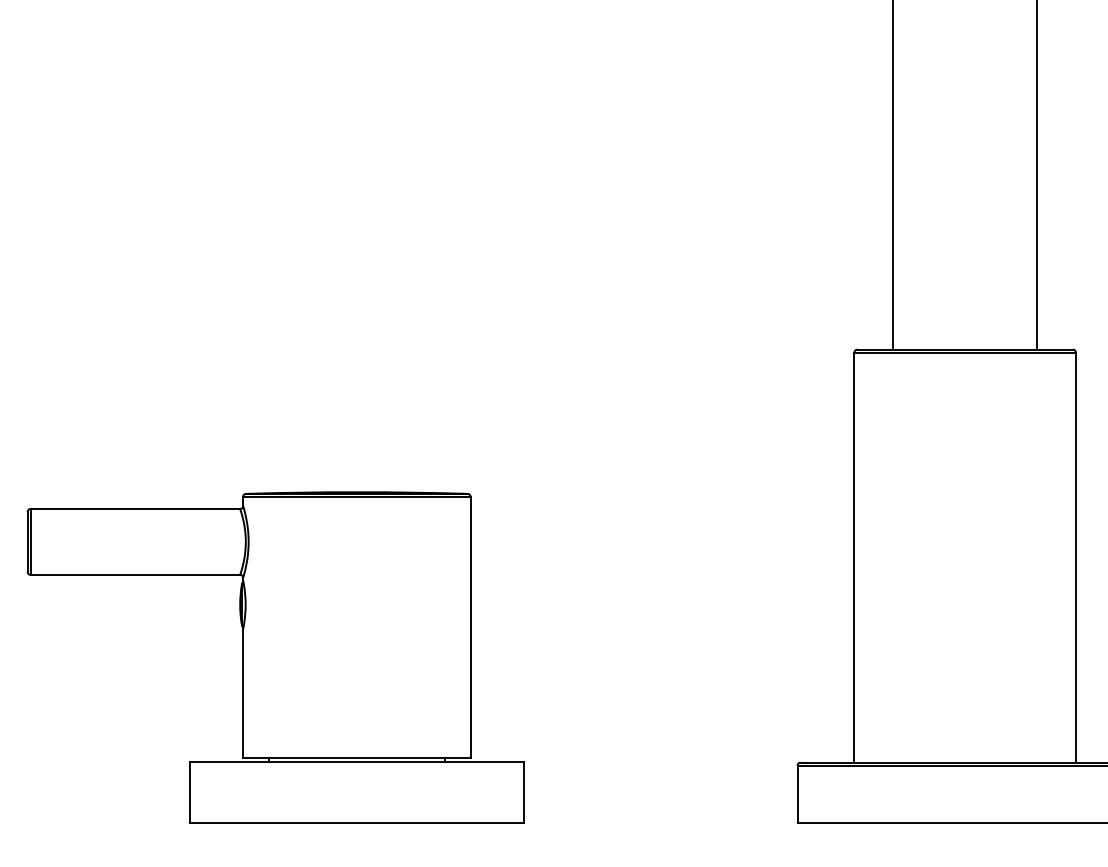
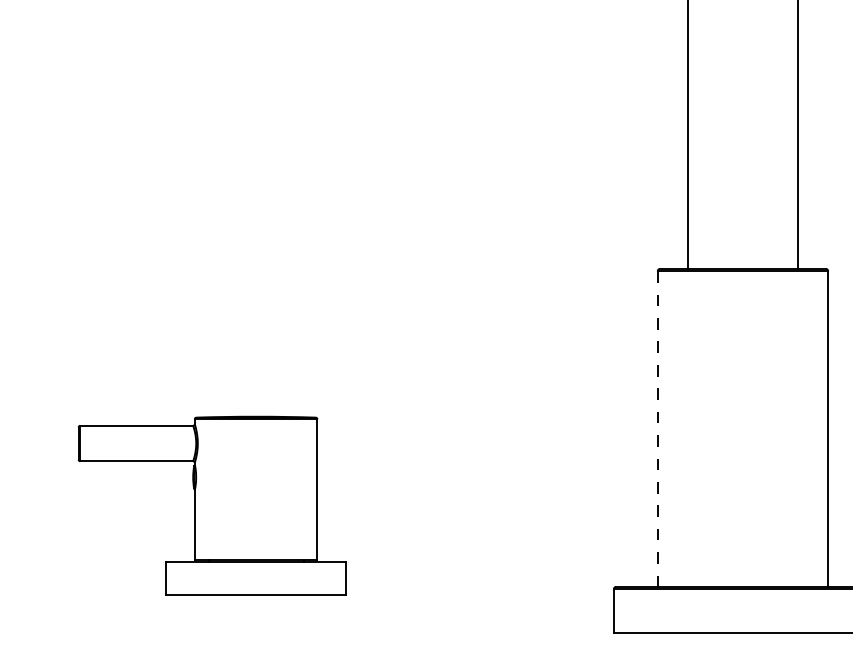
line: (854, 558) -> (657, 429), solid -> dashed
part: (275, 656) -> (212, 505), size x0.7

